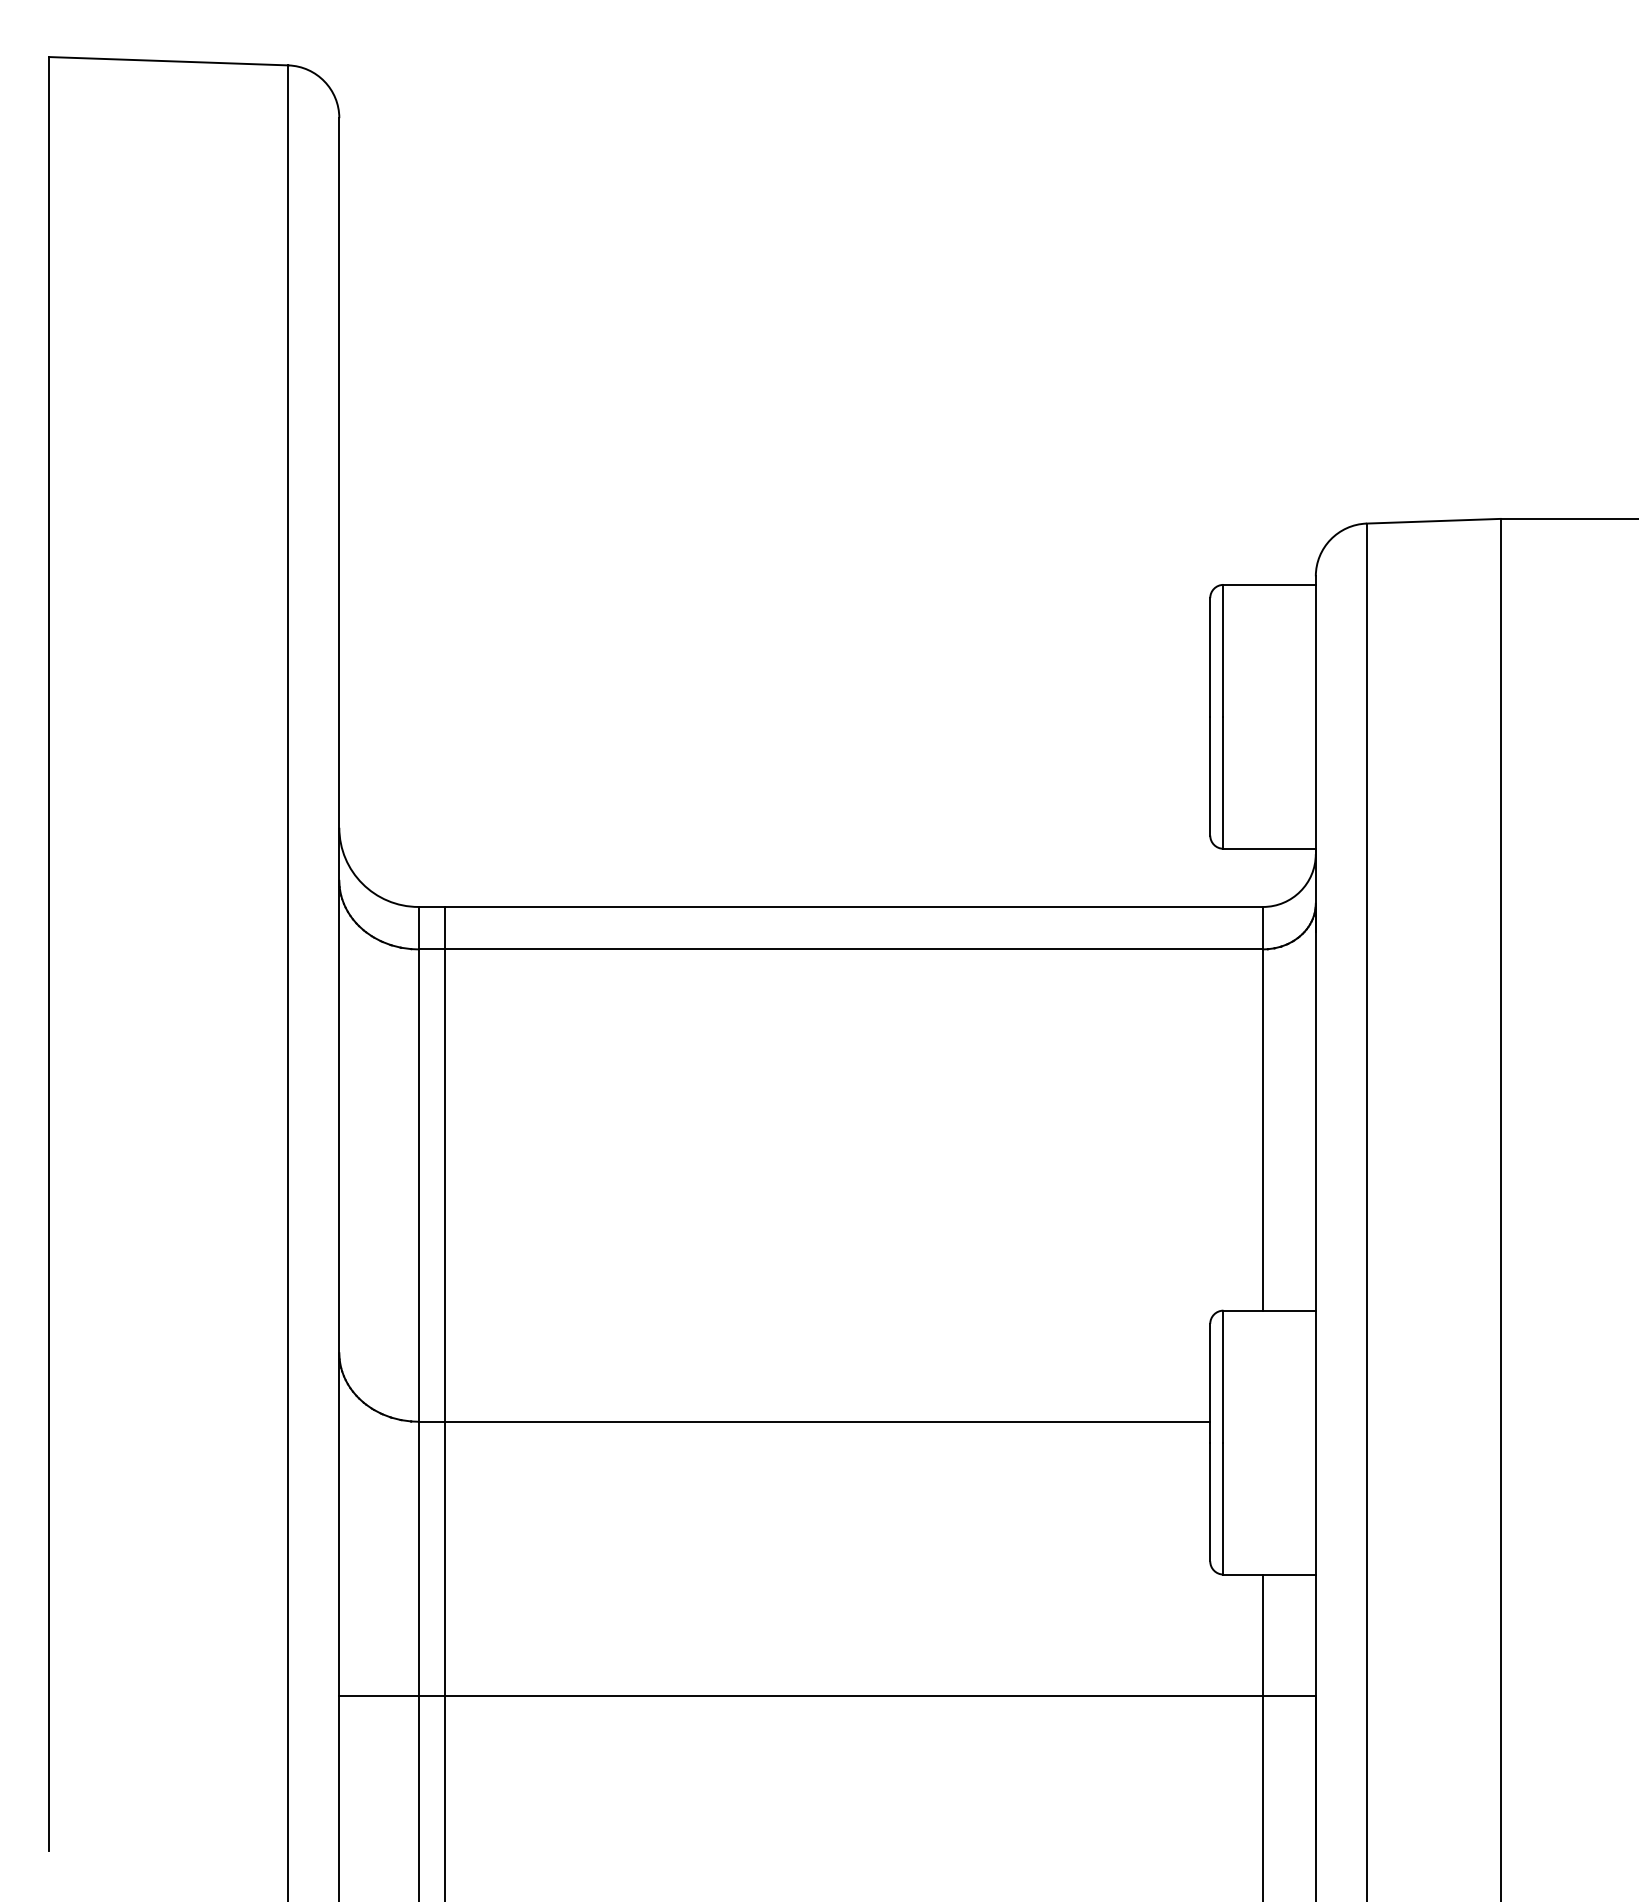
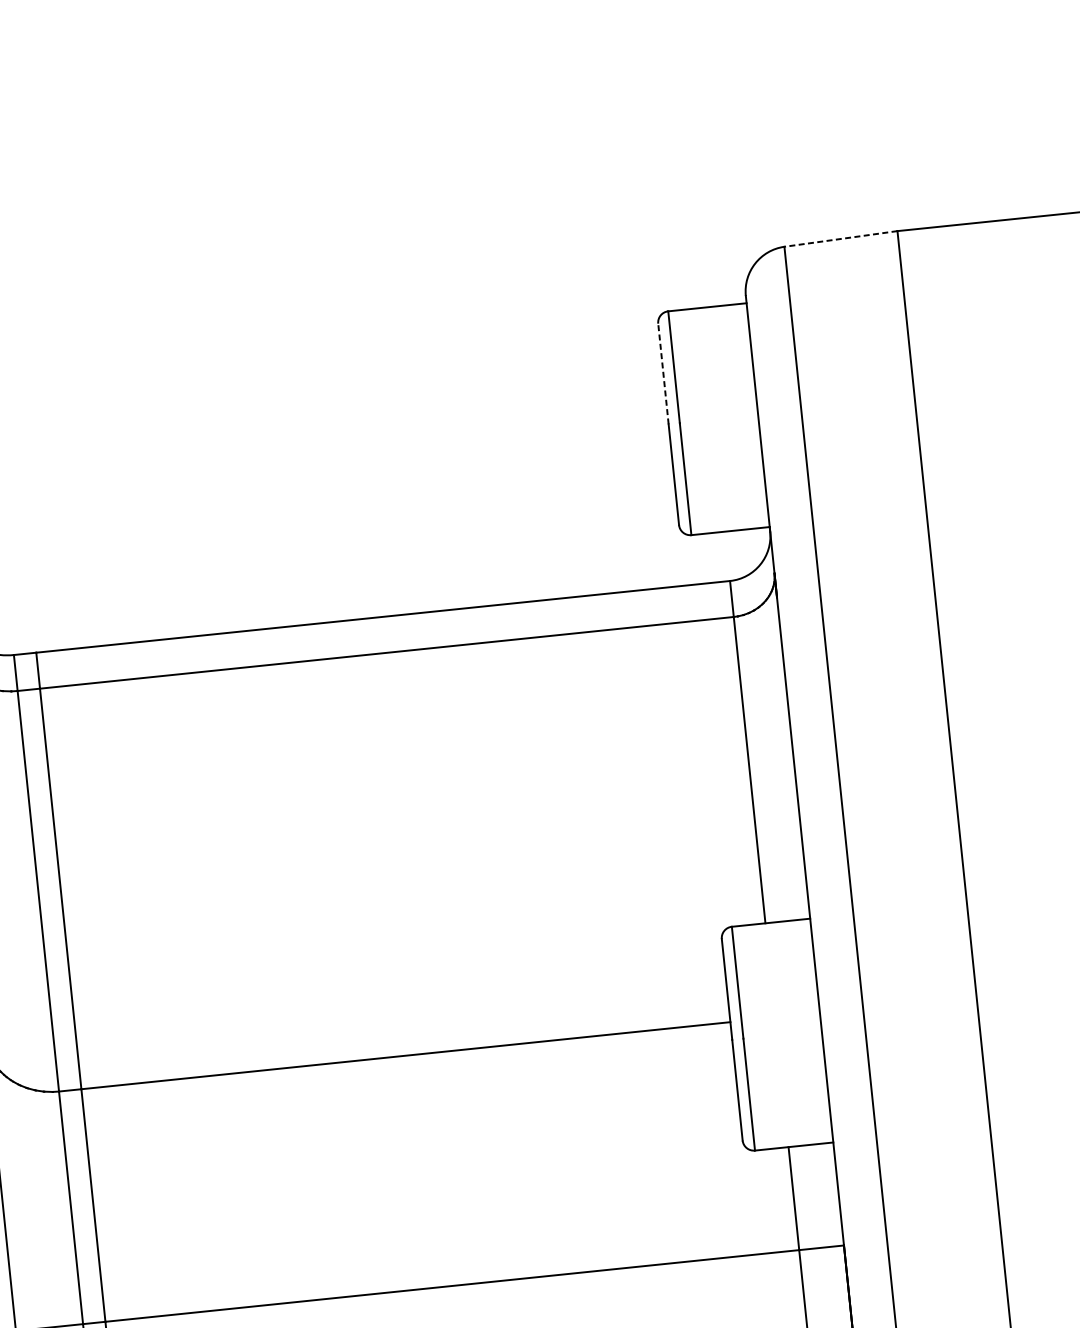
line: (1433, 521) -> (840, 239), solid -> dashed
line: (1210, 656) -> (663, 373), solid -> dashed

